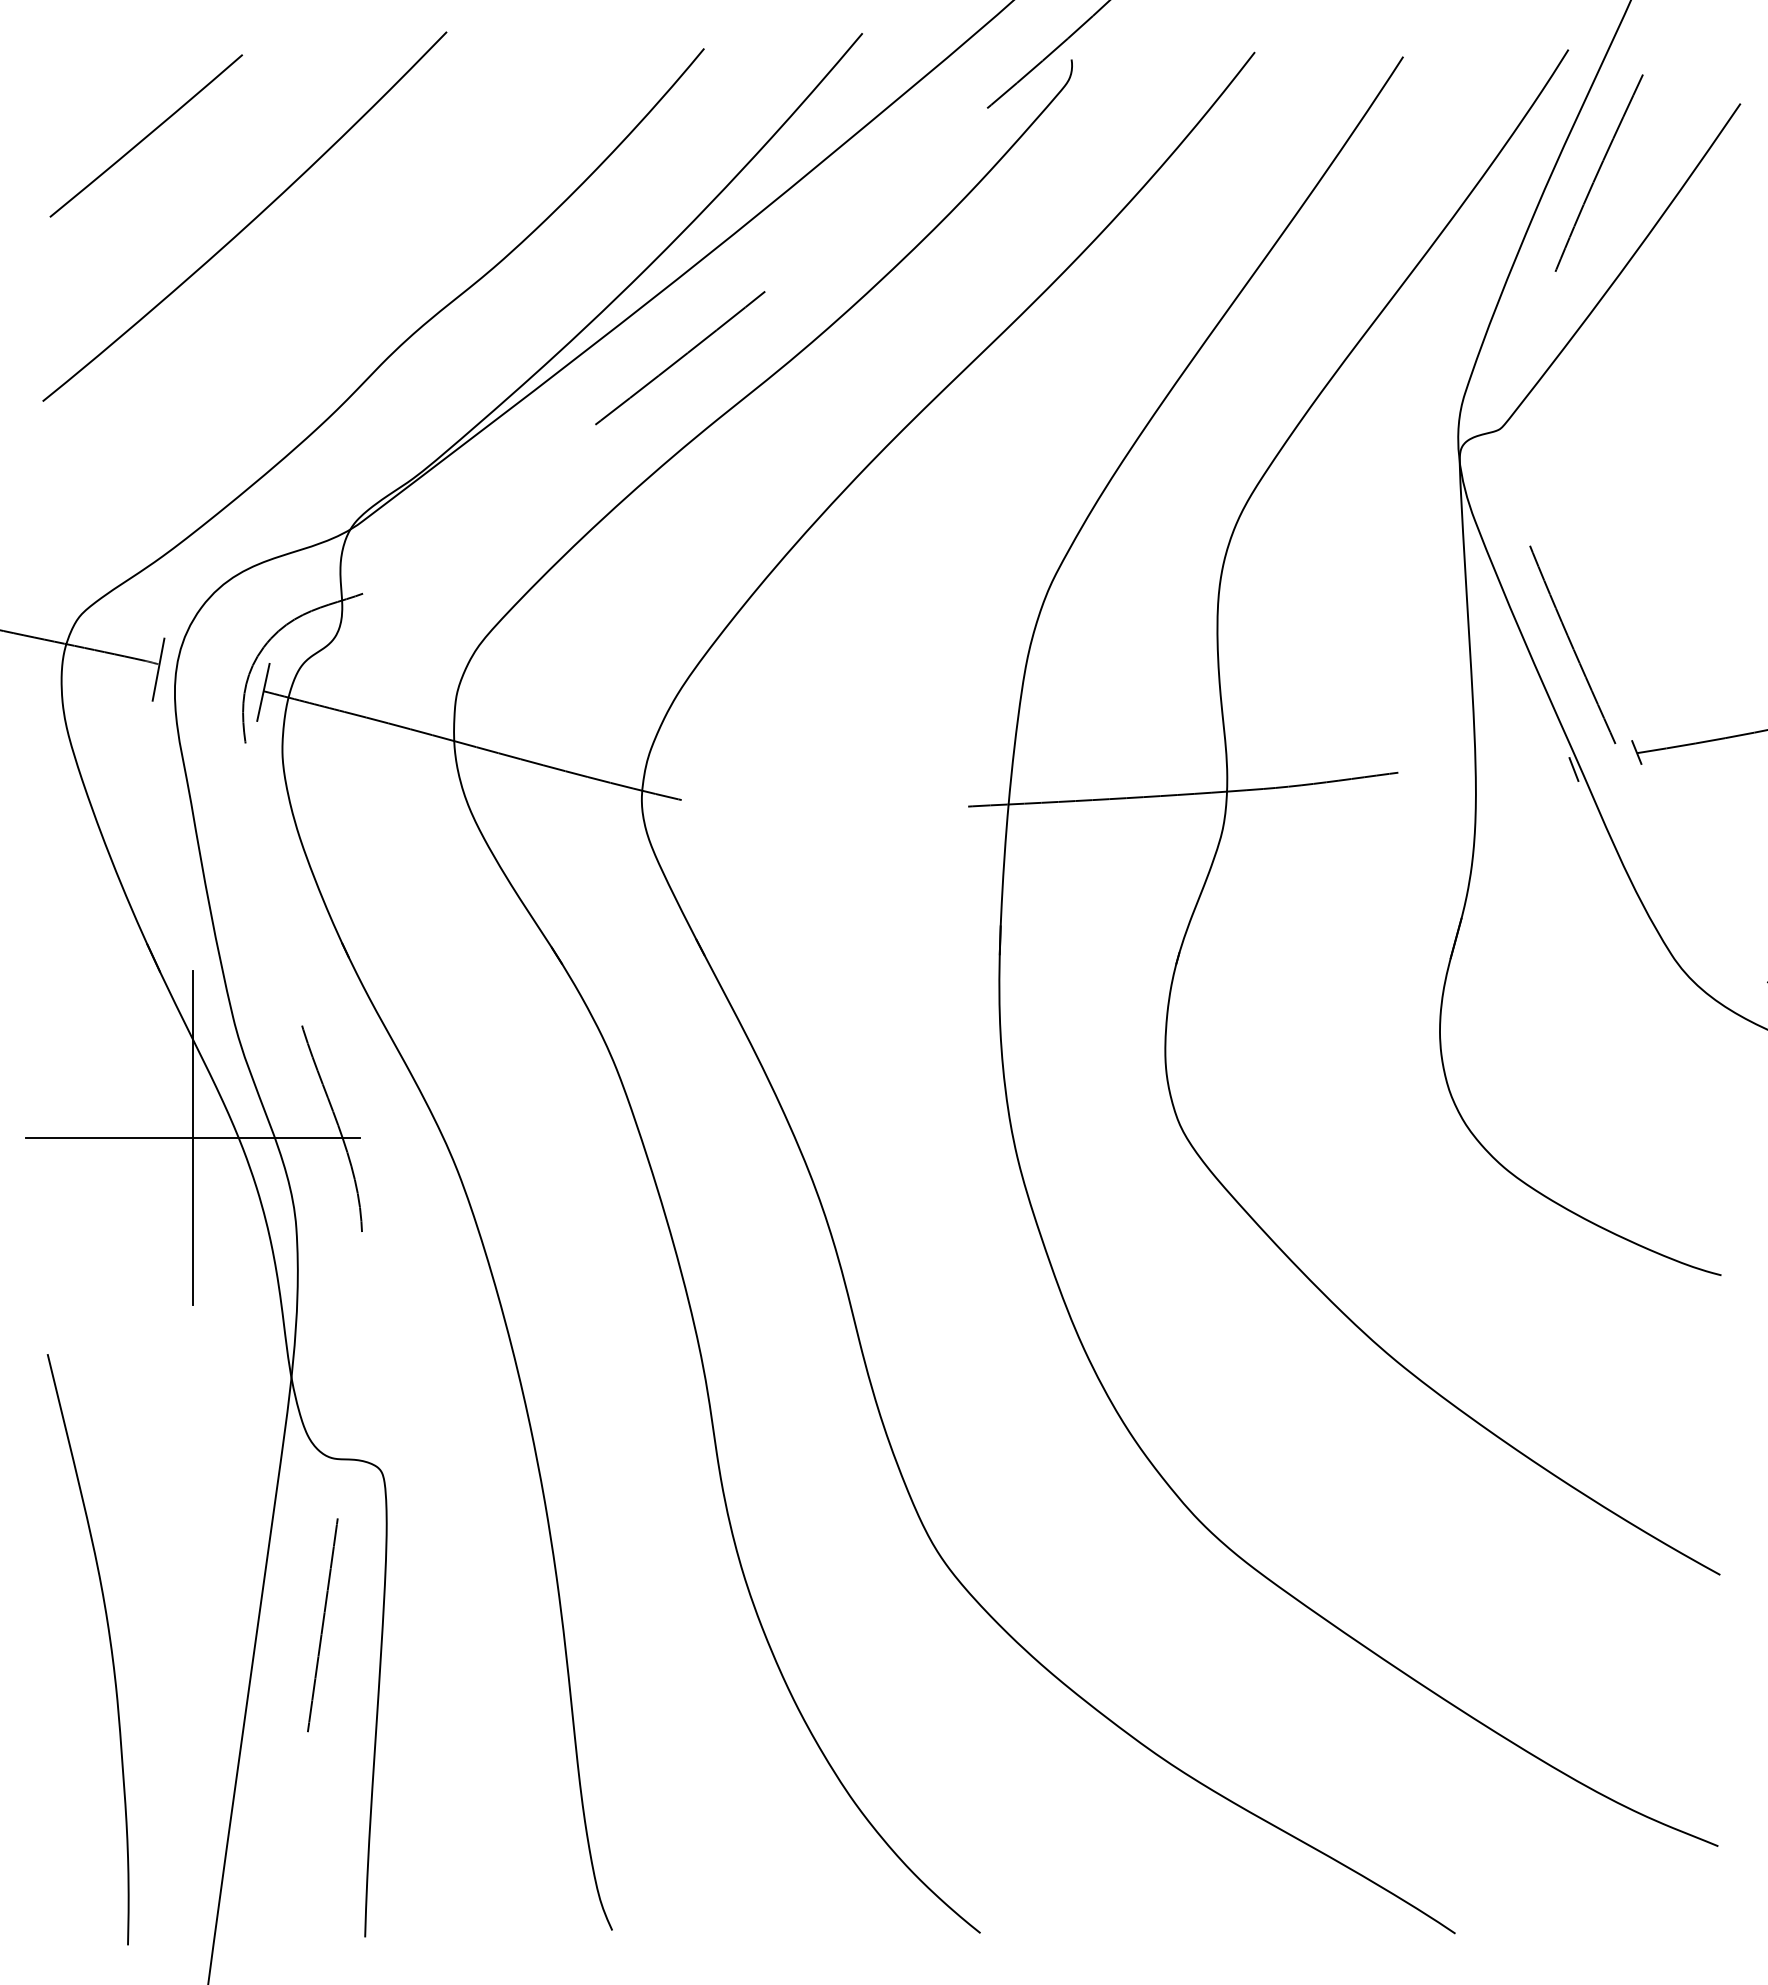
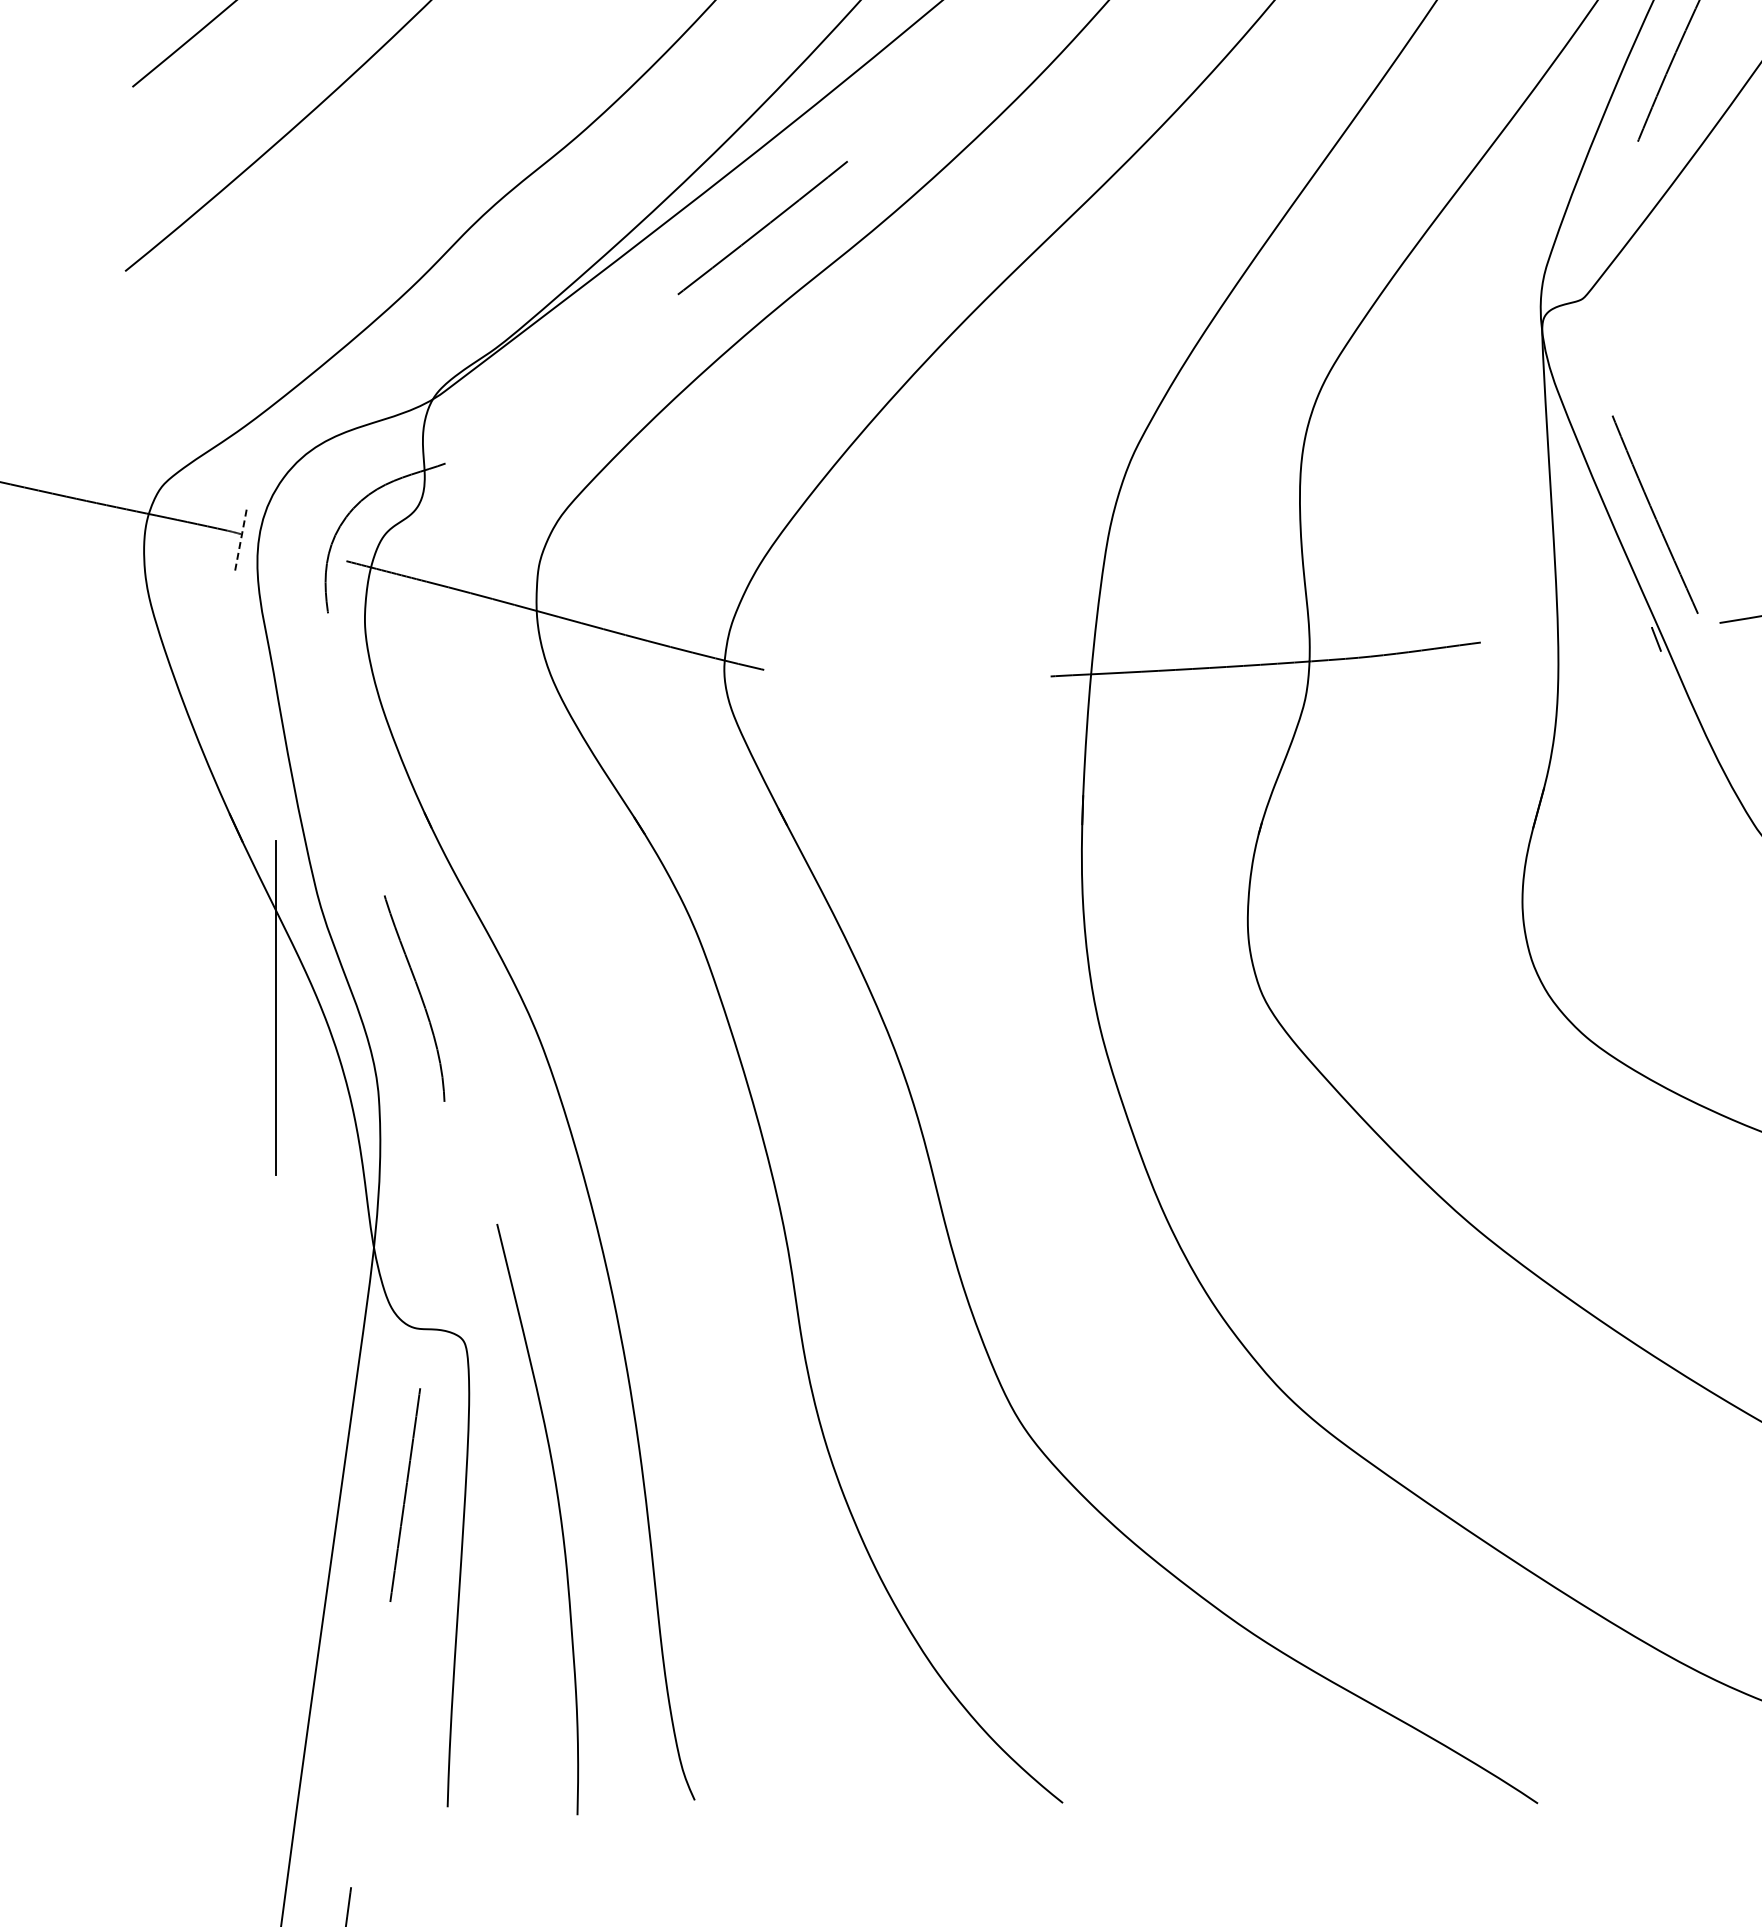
line: (158, 669) -> (240, 539), solid -> dashed
line: (263, 691) -> (345, 561), removed
line: (1636, 752) -> (1718, 622), removed
line: (193, 1138) -> (275, 1008), removed
curve: (109, 1643) -> (558, 1513), moved

